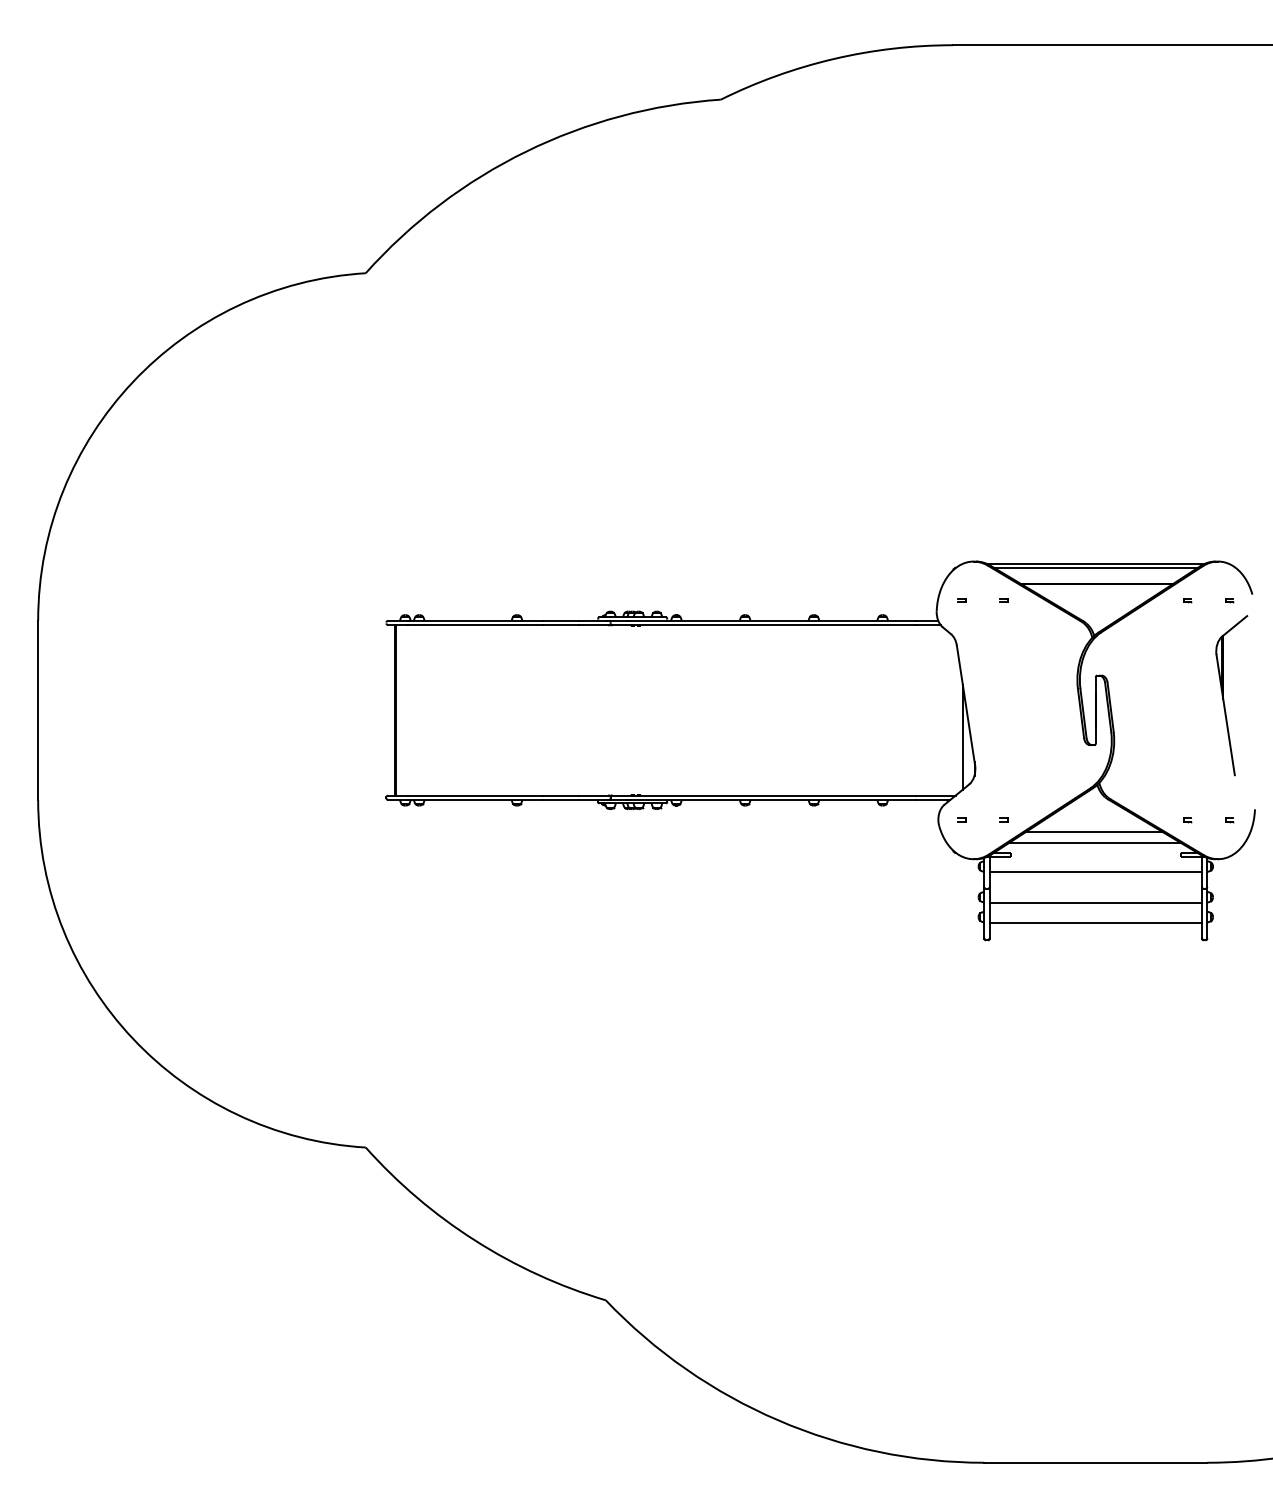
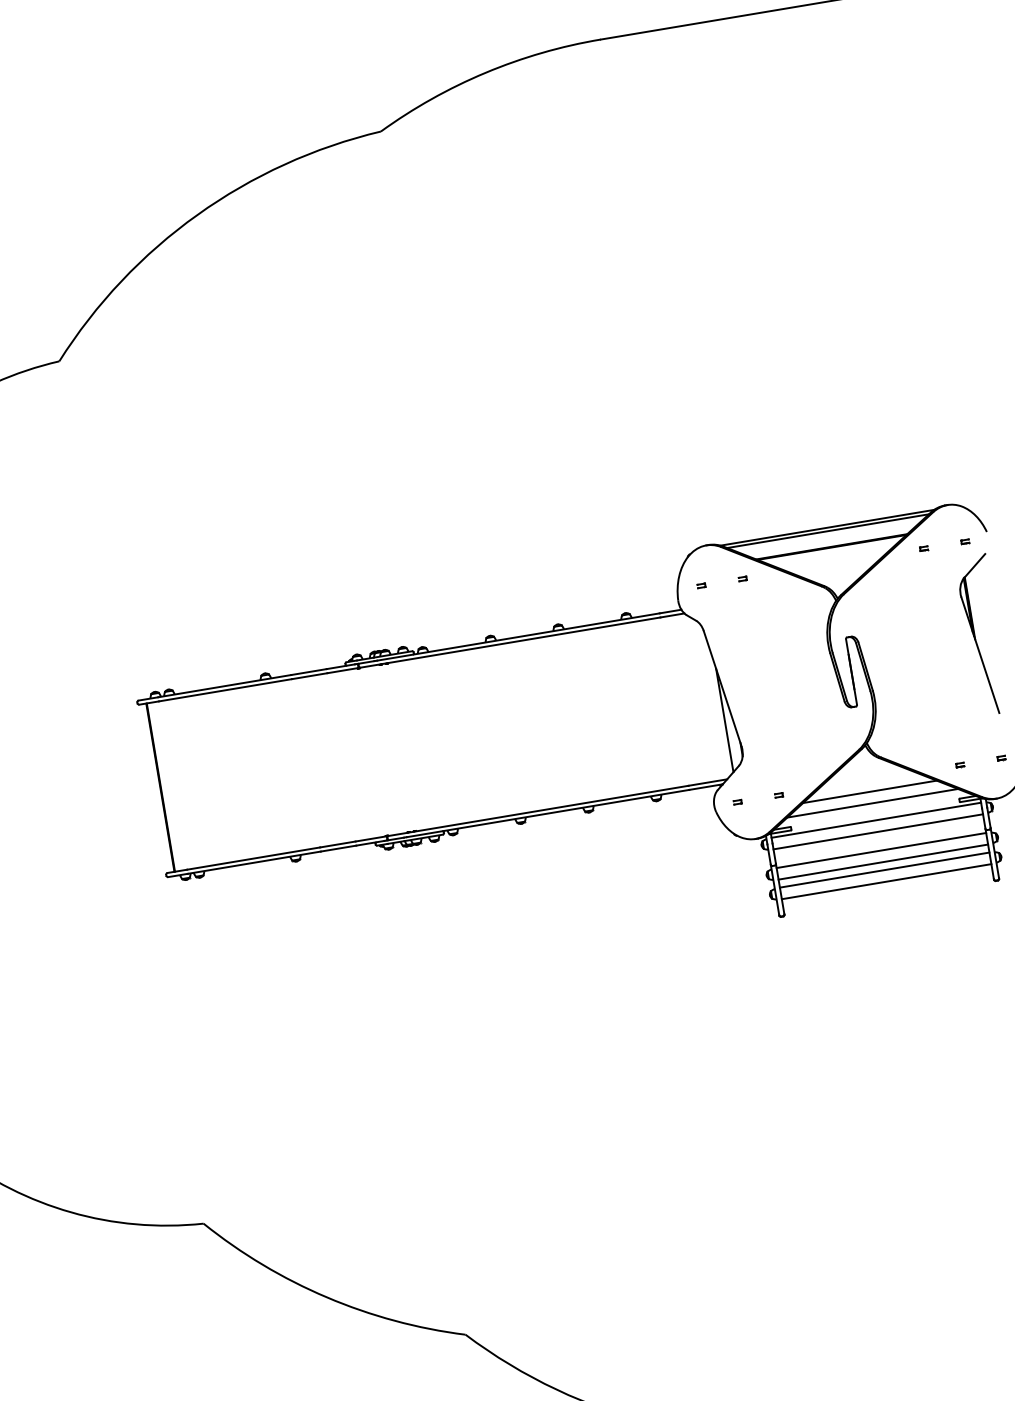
line: (1095, 860) -> (875, 820), added
line: (1095, 891) -> (881, 850), added
line: (1095, 911) -> (884, 870), added

